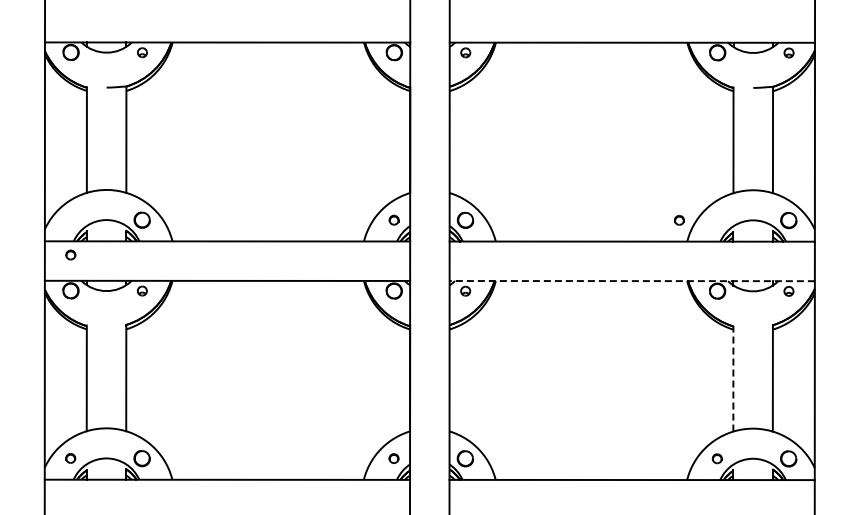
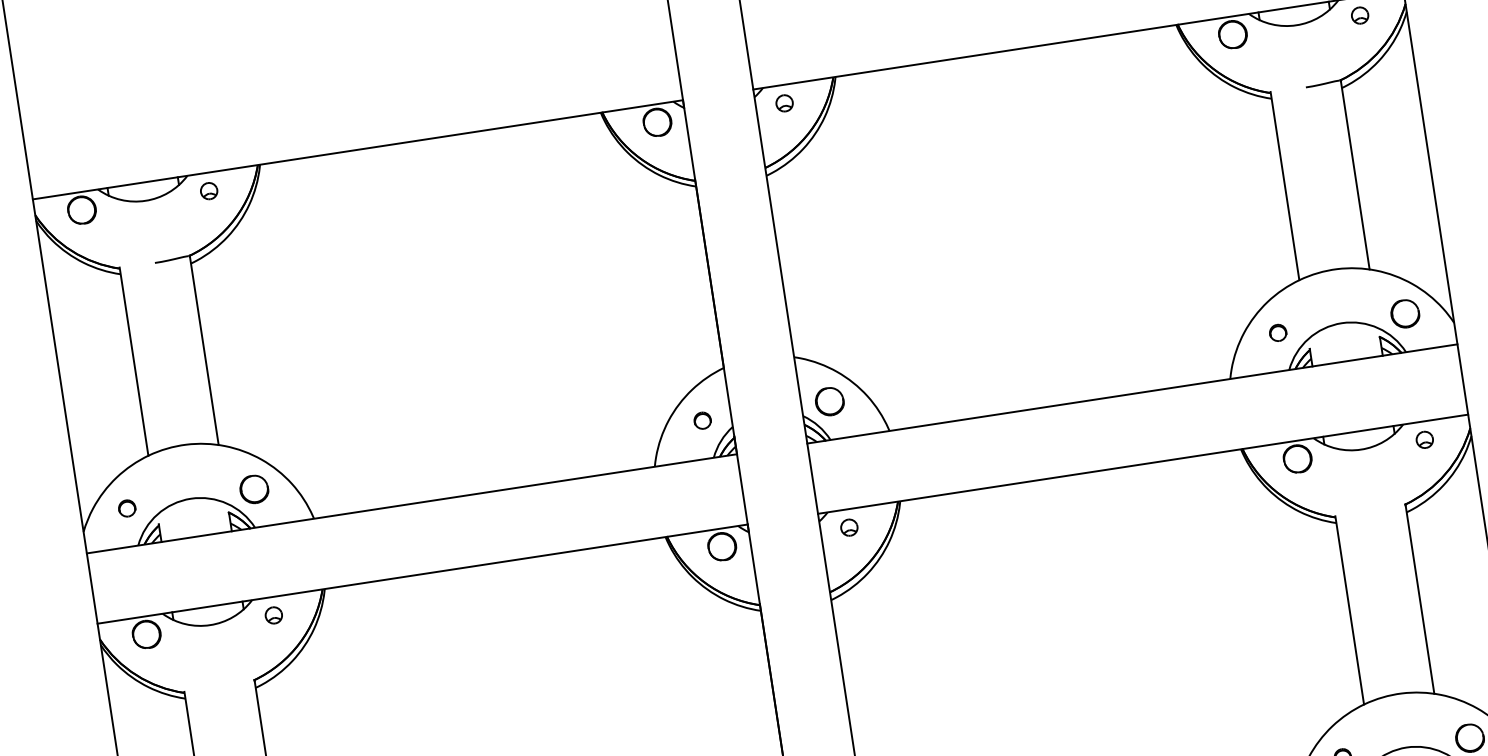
part: (679, 220) -> (1278, 333), moved
part: (70, 254) -> (126, 507), moved
line: (632, 281) -> (1143, 464), dashed -> solid
line: (733, 378) -> (1349, 610), dashed -> solid

